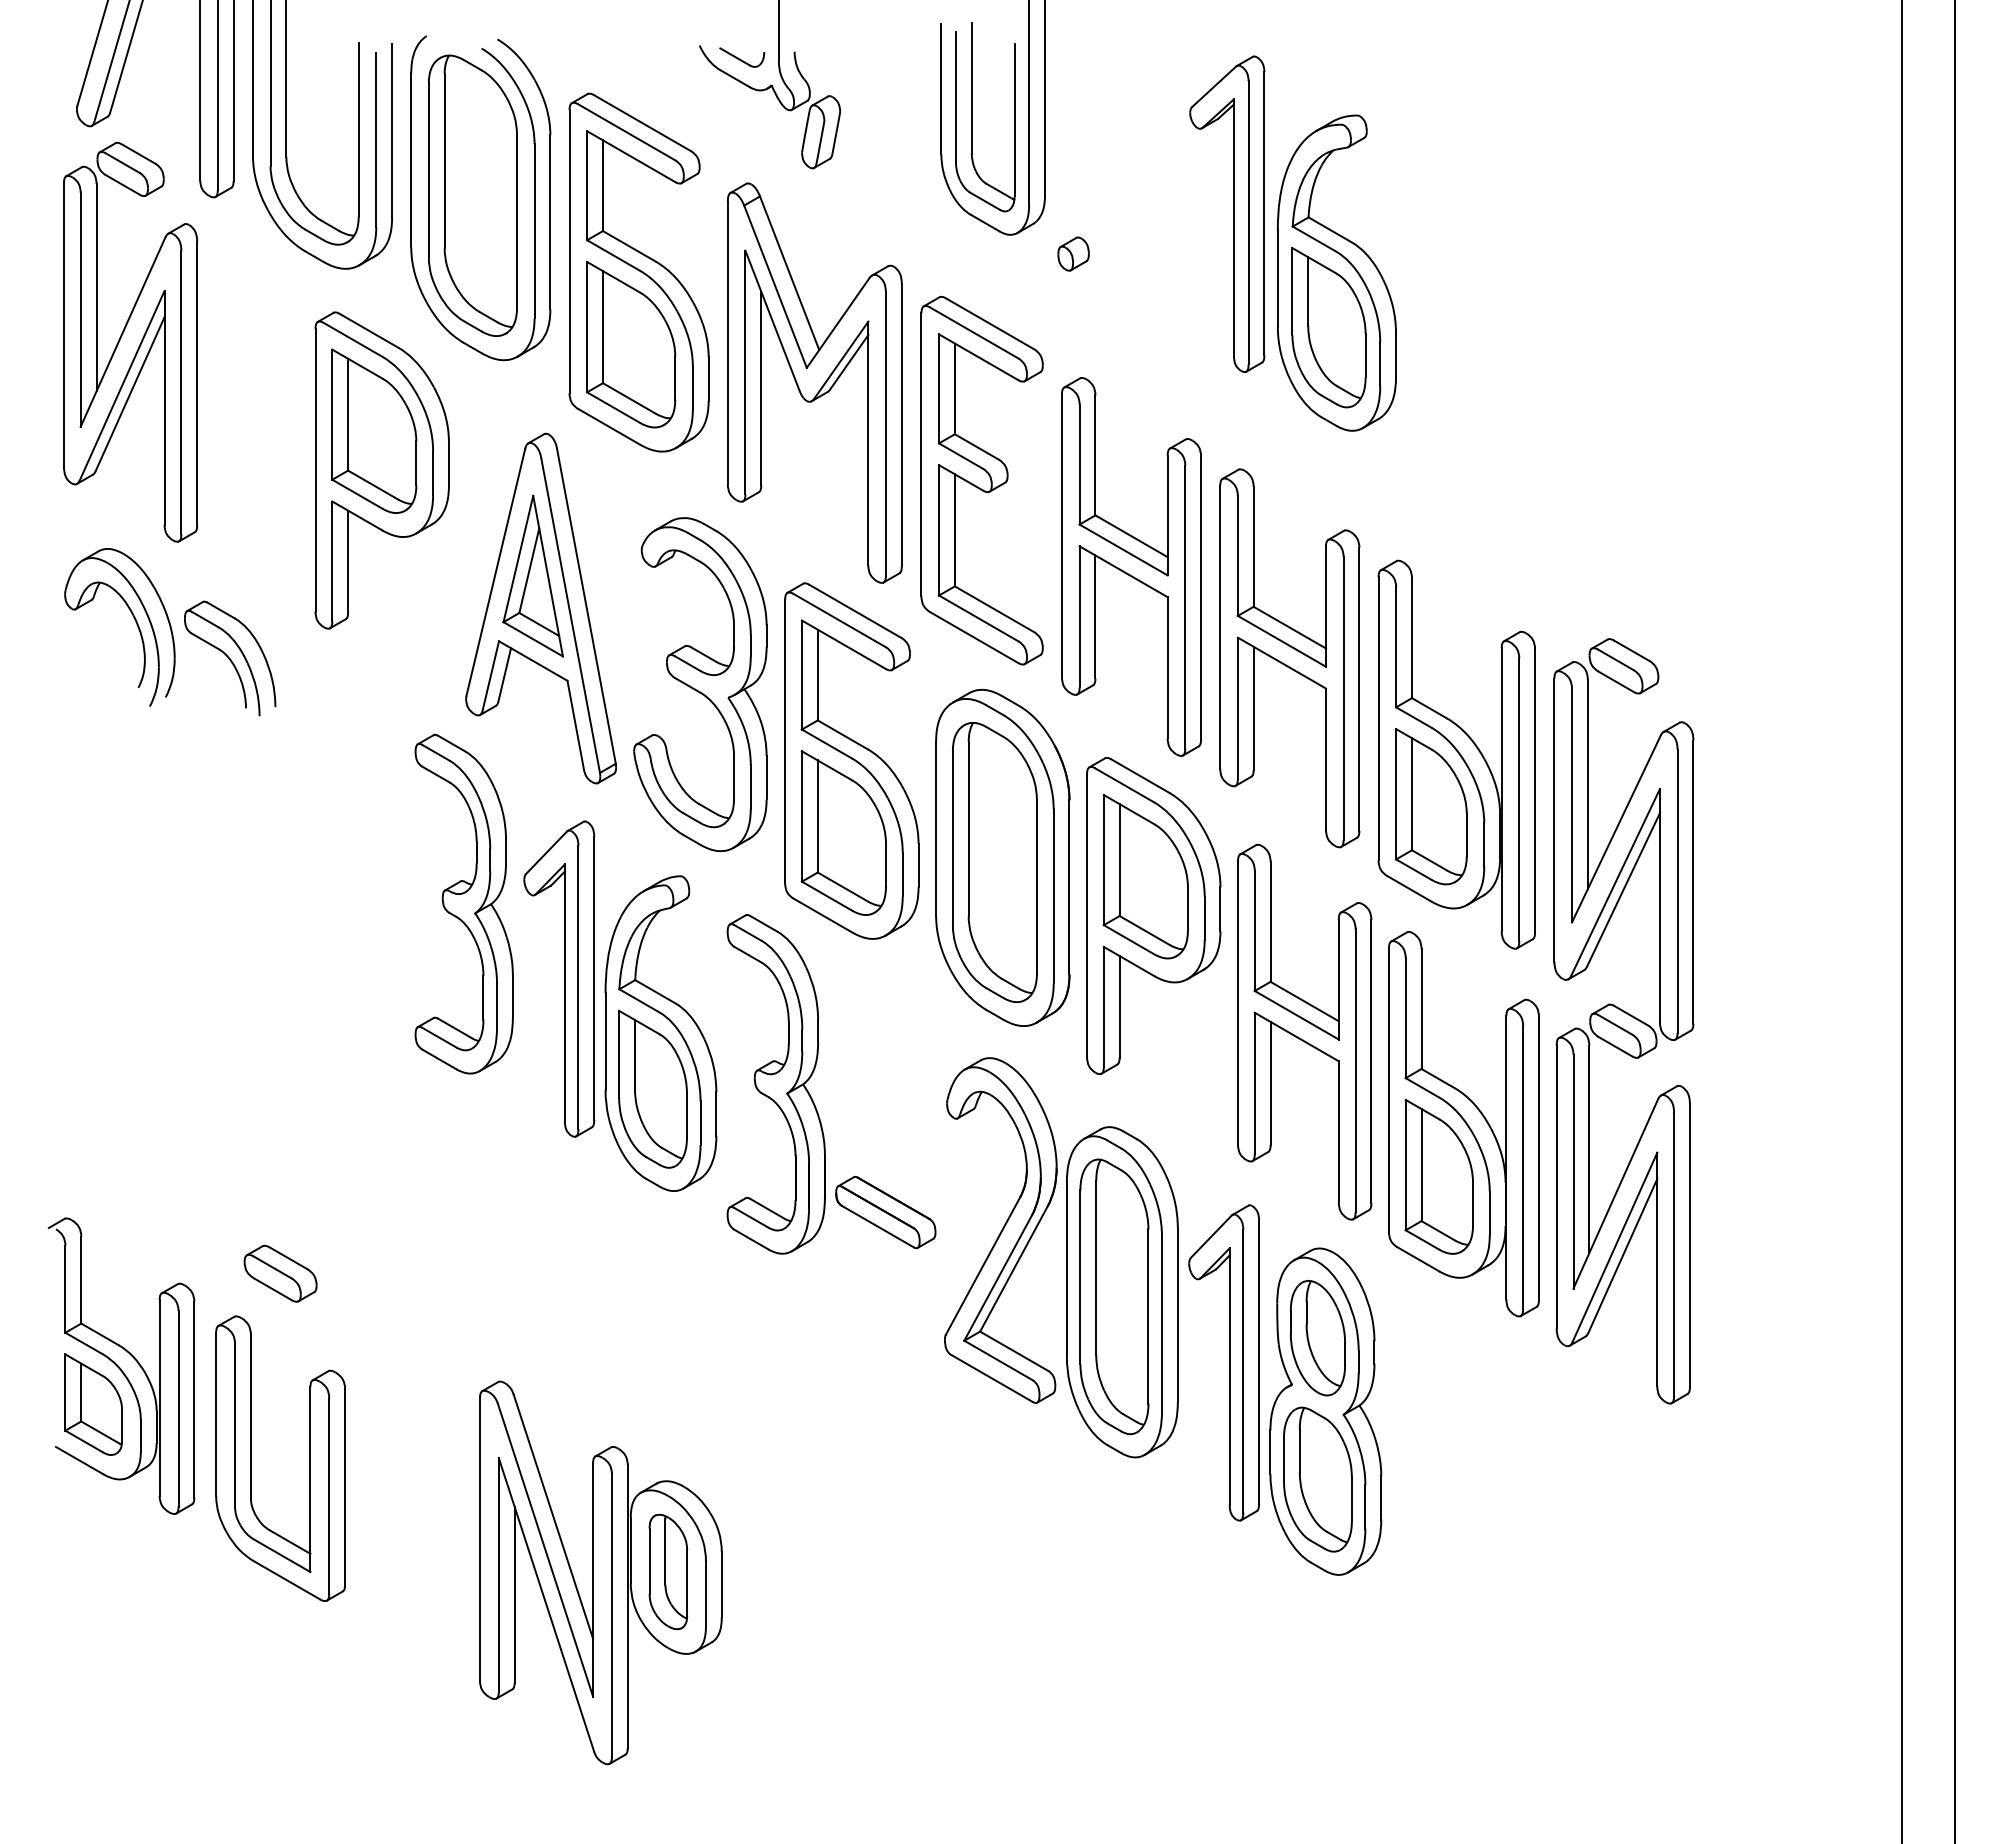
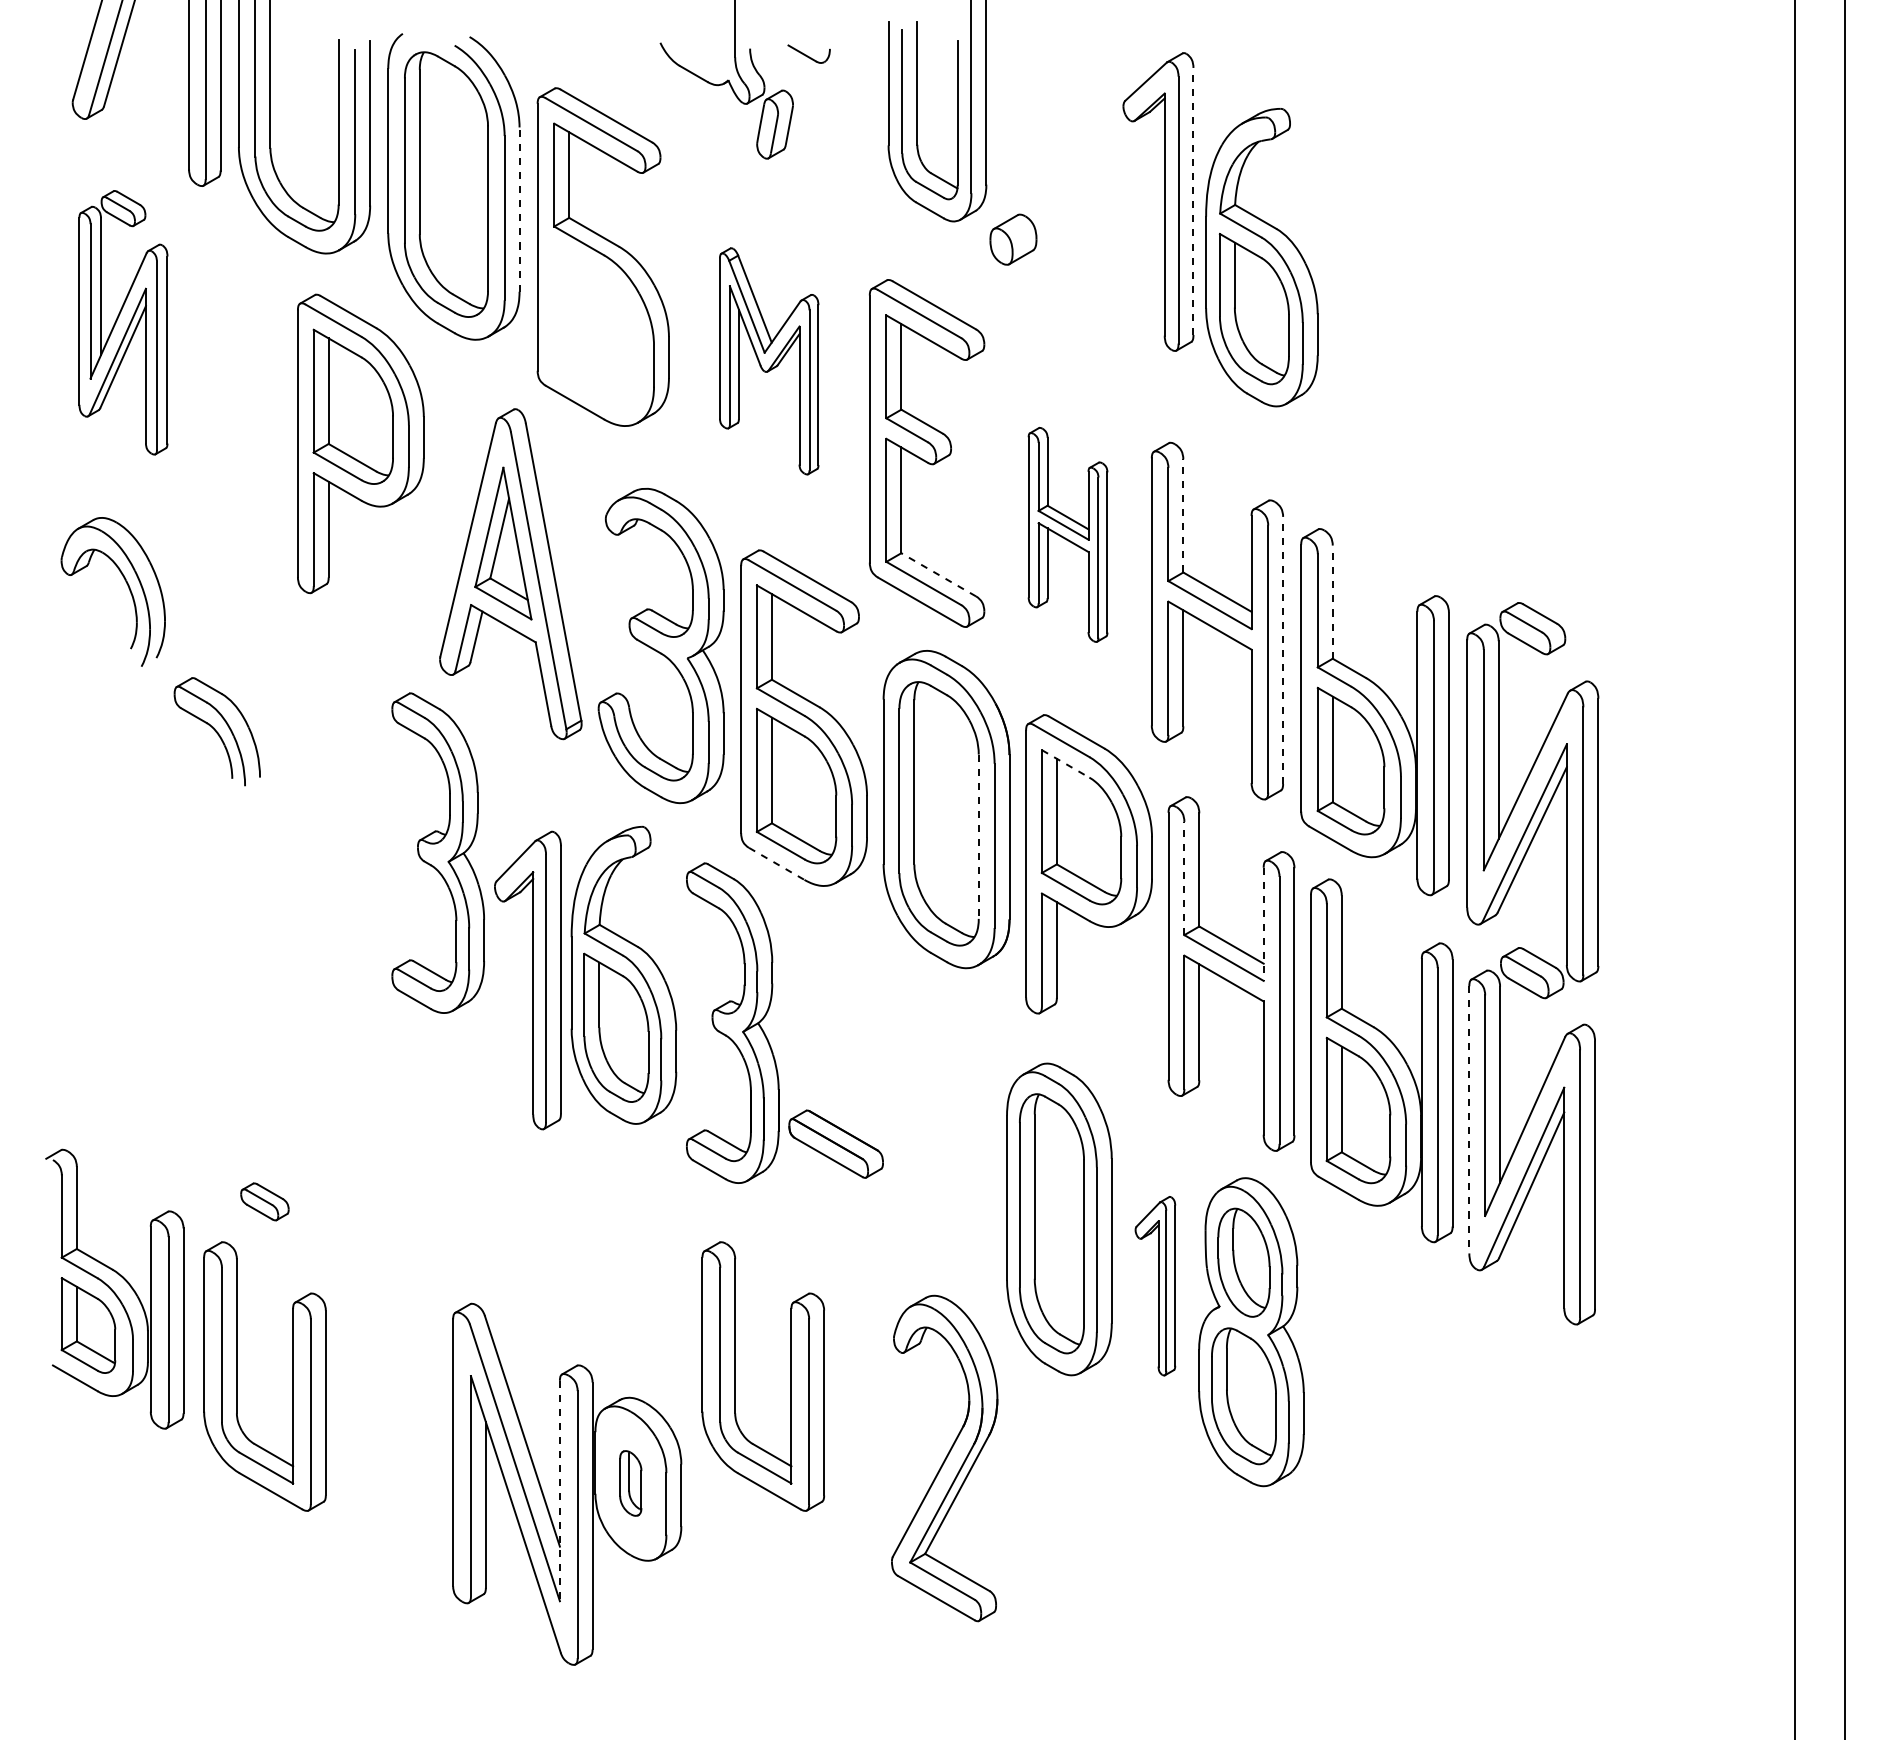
part: (742, 57) -> (809, 54), moved
line: (1264, 213) -> (1193, 201), solid -> dashed
line: (550, 221) -> (519, 208), solid -> dashed
part: (1073, 253) -> (1013, 239), size x1.6
part: (130, 341) -> (123, 322), size x0.7
part: (631, 344) -> (596, 324), removed
part: (814, 382) -> (768, 360), size x0.6
line: (1253, 546) -> (1183, 515), solid -> dashed
part: (1131, 566) -> (1068, 534), size x0.6
line: (994, 609) -> (938, 575), solid -> dashed
line: (1411, 638) -> (1332, 602), solid -> dashed
part: (230, 658) -> (217, 731), moved
line: (1359, 688) -> (1283, 649), solid -> dashed
line: (1129, 809) -> (1066, 763), solid -> dashed
line: (1036, 887) -> (978, 837), solid -> dashed
line: (822, 915) -> (776, 863), solid -> dashed
line: (1254, 931) -> (1184, 878), solid -> dashed
part: (559, 978) -> (528, 979), moved
line: (1338, 979) -> (1263, 924), solid -> dashed
line: (1556, 1186) -> (1469, 1119), solid -> dashed
part: (1000, 1230) -> (944, 1458), moved
part: (280, 1273) -> (264, 1201), size x0.7
part: (1223, 1362) -> (1154, 1285), size x0.6
part: (779, 1458) -> (735, 1376), added
part: (667, 1571) -> (630, 1482), size x0.6
line: (593, 1580) -> (560, 1491), solid -> dashed

